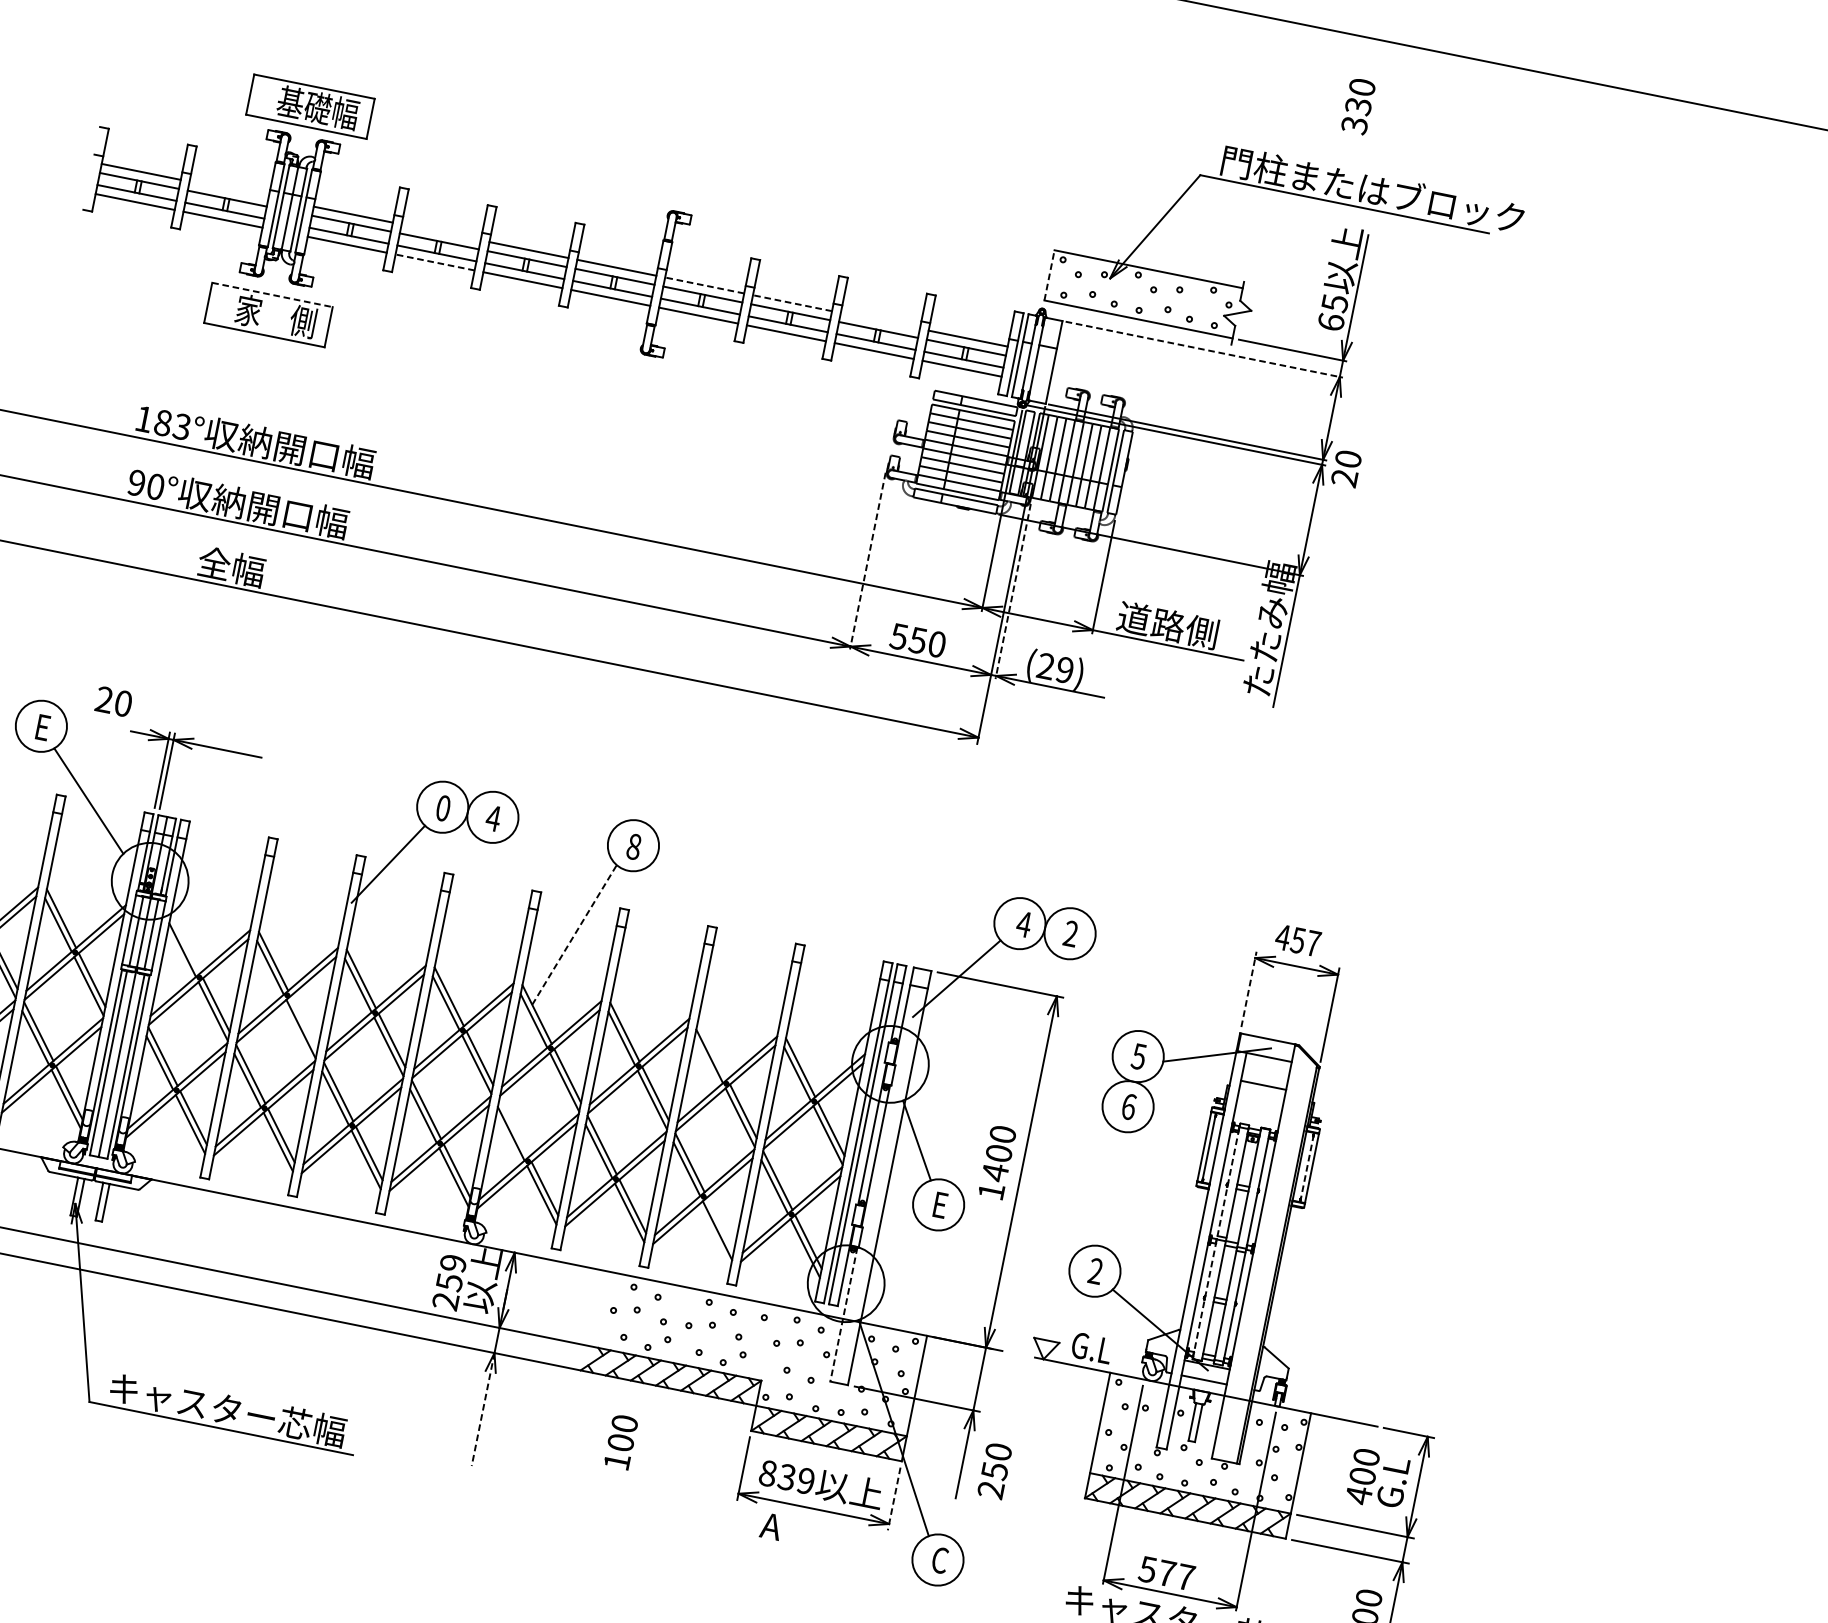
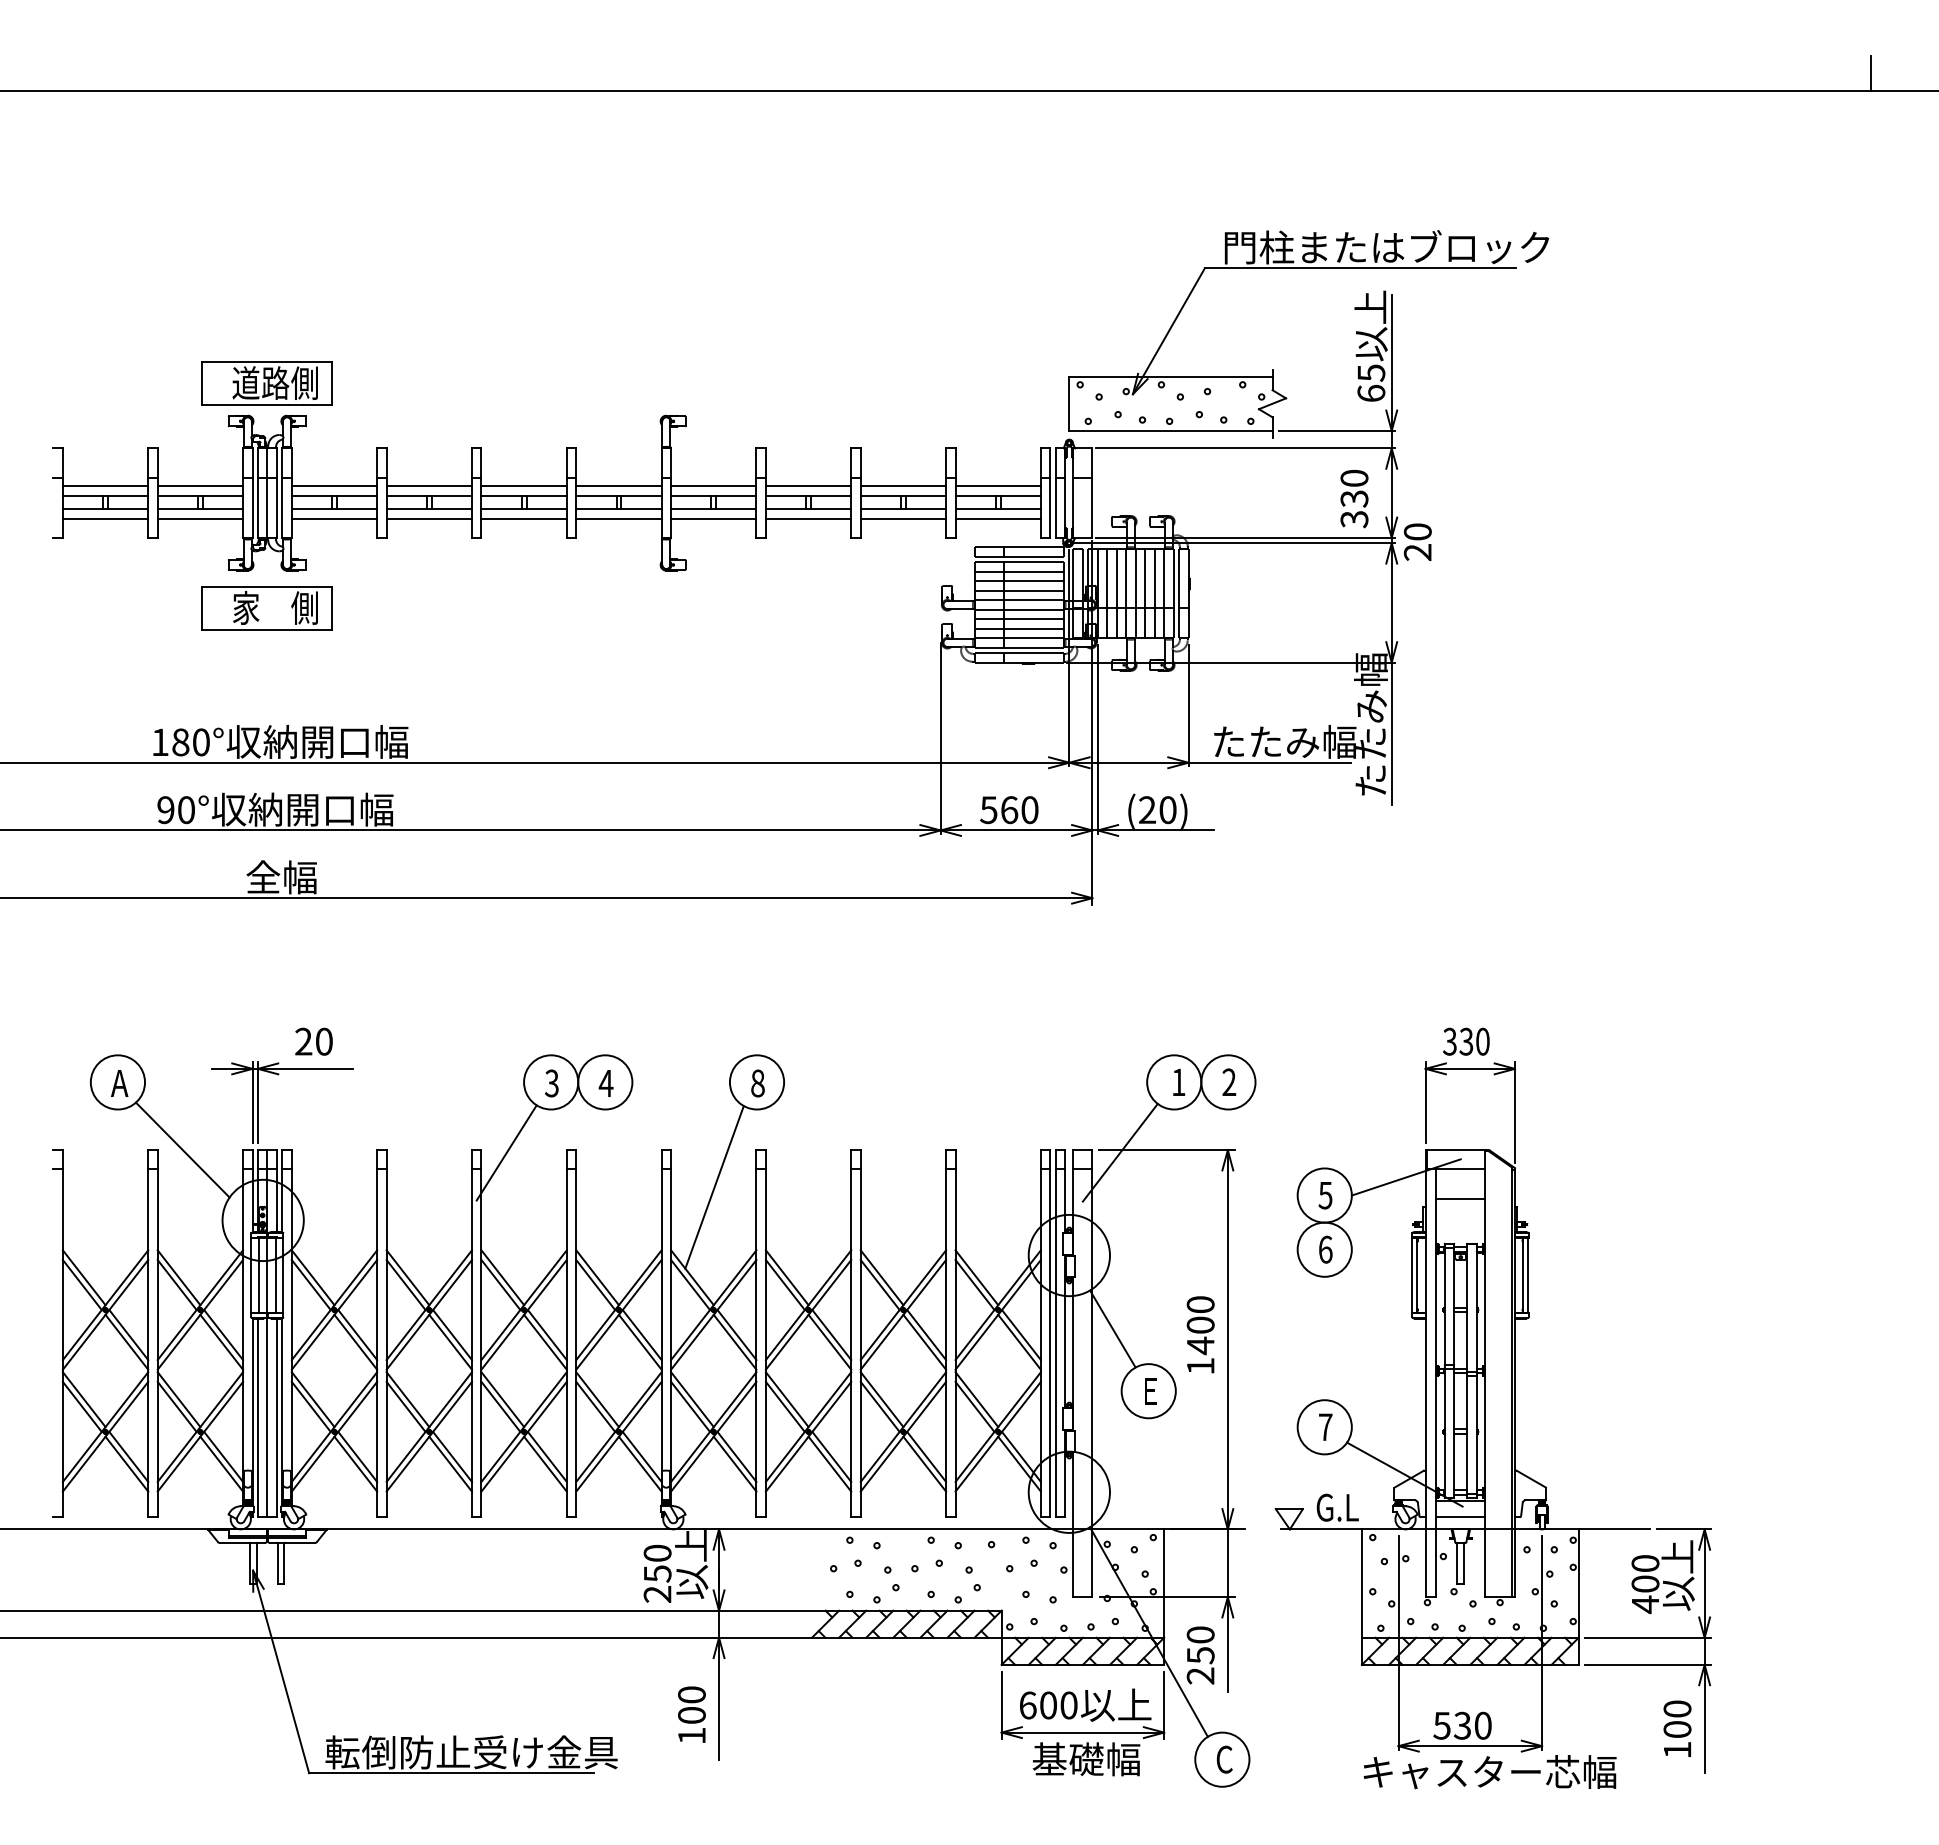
text: (1358, 106) -> (1354, 499), moved
text: (317, 108) -> (275, 383), 基礎幅 -> 道路側
line: (229, 189) -> (200, 486), added
line: (440, 232) -> (428, 486), added
line: (435, 262) -> (429, 518), dashed -> solid
line: (1049, 275) -> (1069, 403), dashed -> solid
line: (704, 285) -> (713, 486), dashed -> solid
line: (272, 294) -> (267, 586), dashed -> solid
line: (792, 303) -> (808, 486), dashed -> solid
line: (880, 321) -> (903, 486), added
line: (1204, 349) -> (1245, 448), dashed -> solid
text: (181, 426) -> (200, 742), 183° -> 180°
line: (867, 561) -> (940, 738), dashed -> solid
line: (1012, 591) -> (1097, 739), dashed -> solid
text: (1185, 628) -> (1284, 741), 道路側 -> たたみ幅
text: (918, 640) -> (1009, 810), 550 -> 560
text: (1064, 670) -> (1167, 810), (29) -> (20)
text: (113, 701) -> (313, 1041), moved
text: (42, 727) -> (119, 1083), E -> A
text: (442, 808) -> (551, 1083), 0 -> 3
text: (1024, 923) -> (1178, 1081), 4 -> 1
line: (574, 934) -> (714, 1186), dashed -> solid
text: (1297, 940) -> (1465, 1041), 457 -> 330
line: (185, 943) -> (312, 1277), added
line: (1248, 989) -> (1425, 1102), dashed -> solid
line: (304, 1023) -> (452, 1335), added
line: (712, 1049) -> (881, 1277), added
line: (514, 1127) -> (692, 1399), added
line: (1307, 1166) -> (1523, 1274), dashed -> solid
line: (720, 1223) -> (926, 1456), added
line: (1216, 1241) -> (1444, 1371), dashed -> solid
text: (453, 1262) -> (657, 1552), 259 -> 250
text: (1095, 1270) -> (1325, 1426), 2 -> 7
line: (843, 1315) -> (1073, 1525), dashed -> solid
line: (483, 1409) -> (719, 1698), dashed -> solid
text: (243, 1413) -> (471, 1752), キャスター芯幅 -> 転倒防止受け金具
text: (620, 1441) -> (691, 1714), moved
text: (994, 1470) -> (1200, 1655), moved
text: (1394, 1474) -> (1677, 1575), G.L -> 以上
text: (787, 1477) -> (1048, 1705), 839 -> 600
line: (894, 1499) -> (1164, 1705), dashed -> solid
text: (811, 1534) -> (1085, 1759), A -> 基礎幅
text: (1176, 1575) -> (1472, 1725), 577 -> 530

